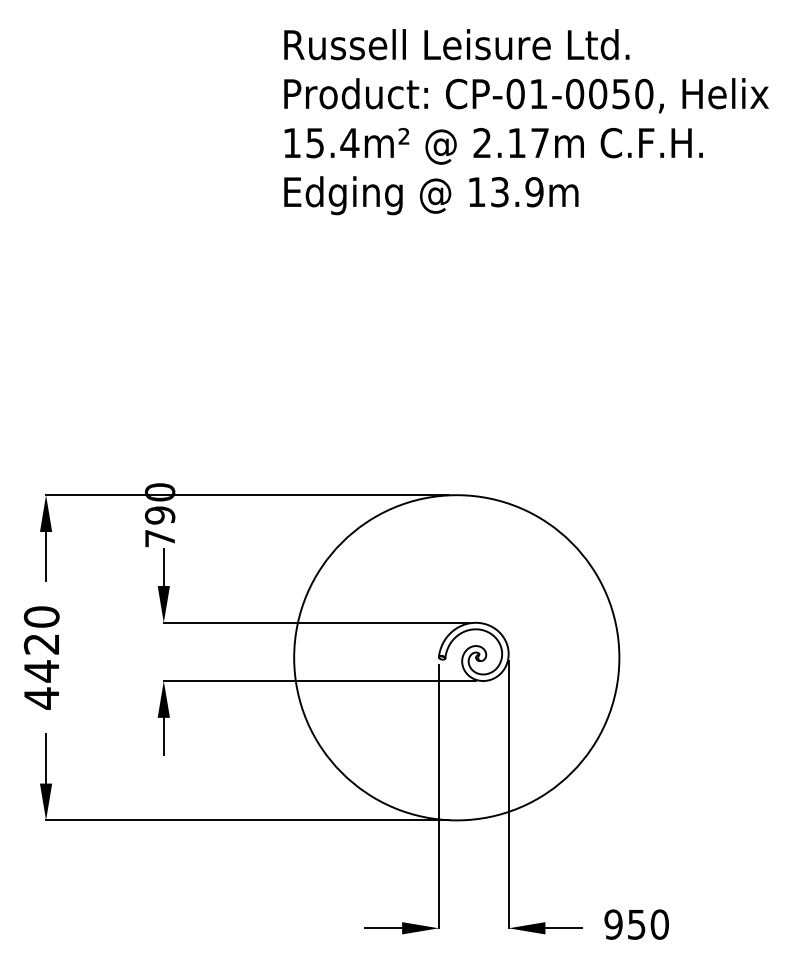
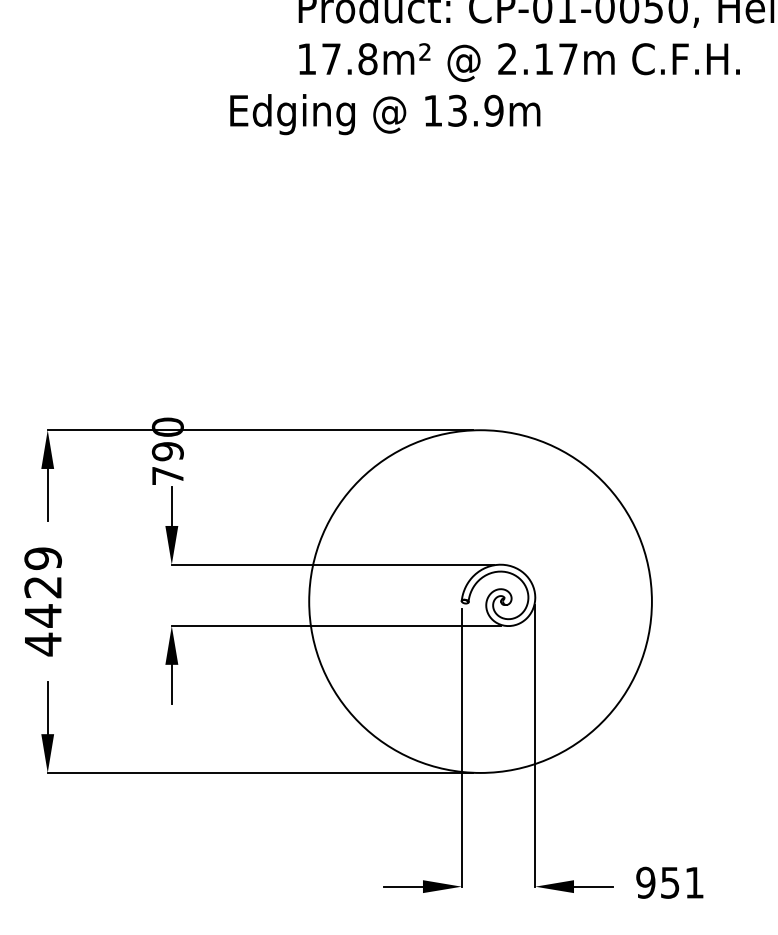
text: (332, 143) -> (349, 59), 15.4m² -> 17.8m²
text: (431, 195) -> (385, 114), moved
text: (41, 616) -> (42, 558), 4420 -> 4429
text: (659, 924) -> (694, 882), 950 -> 951

